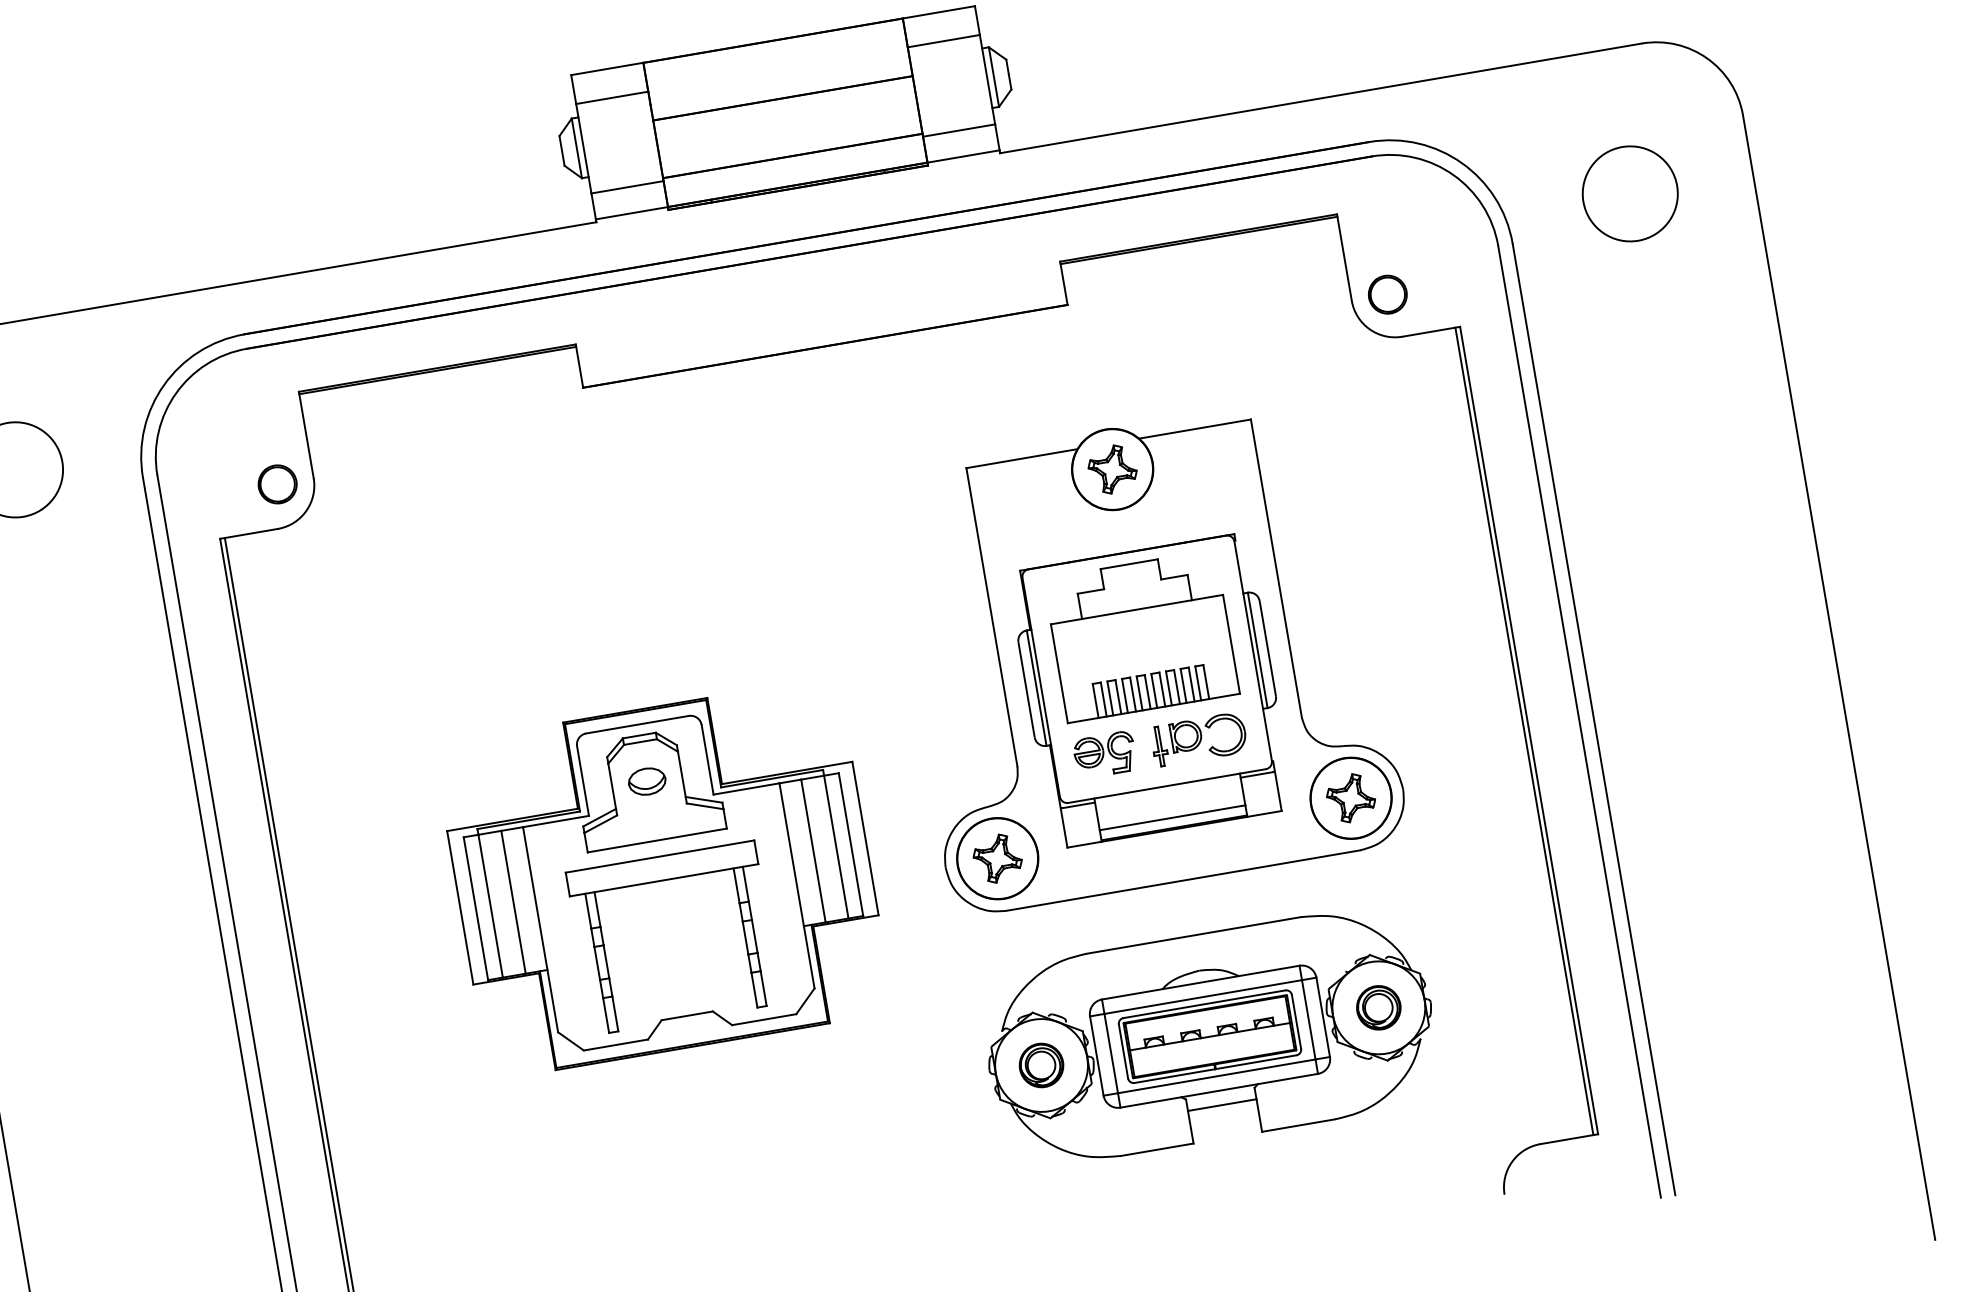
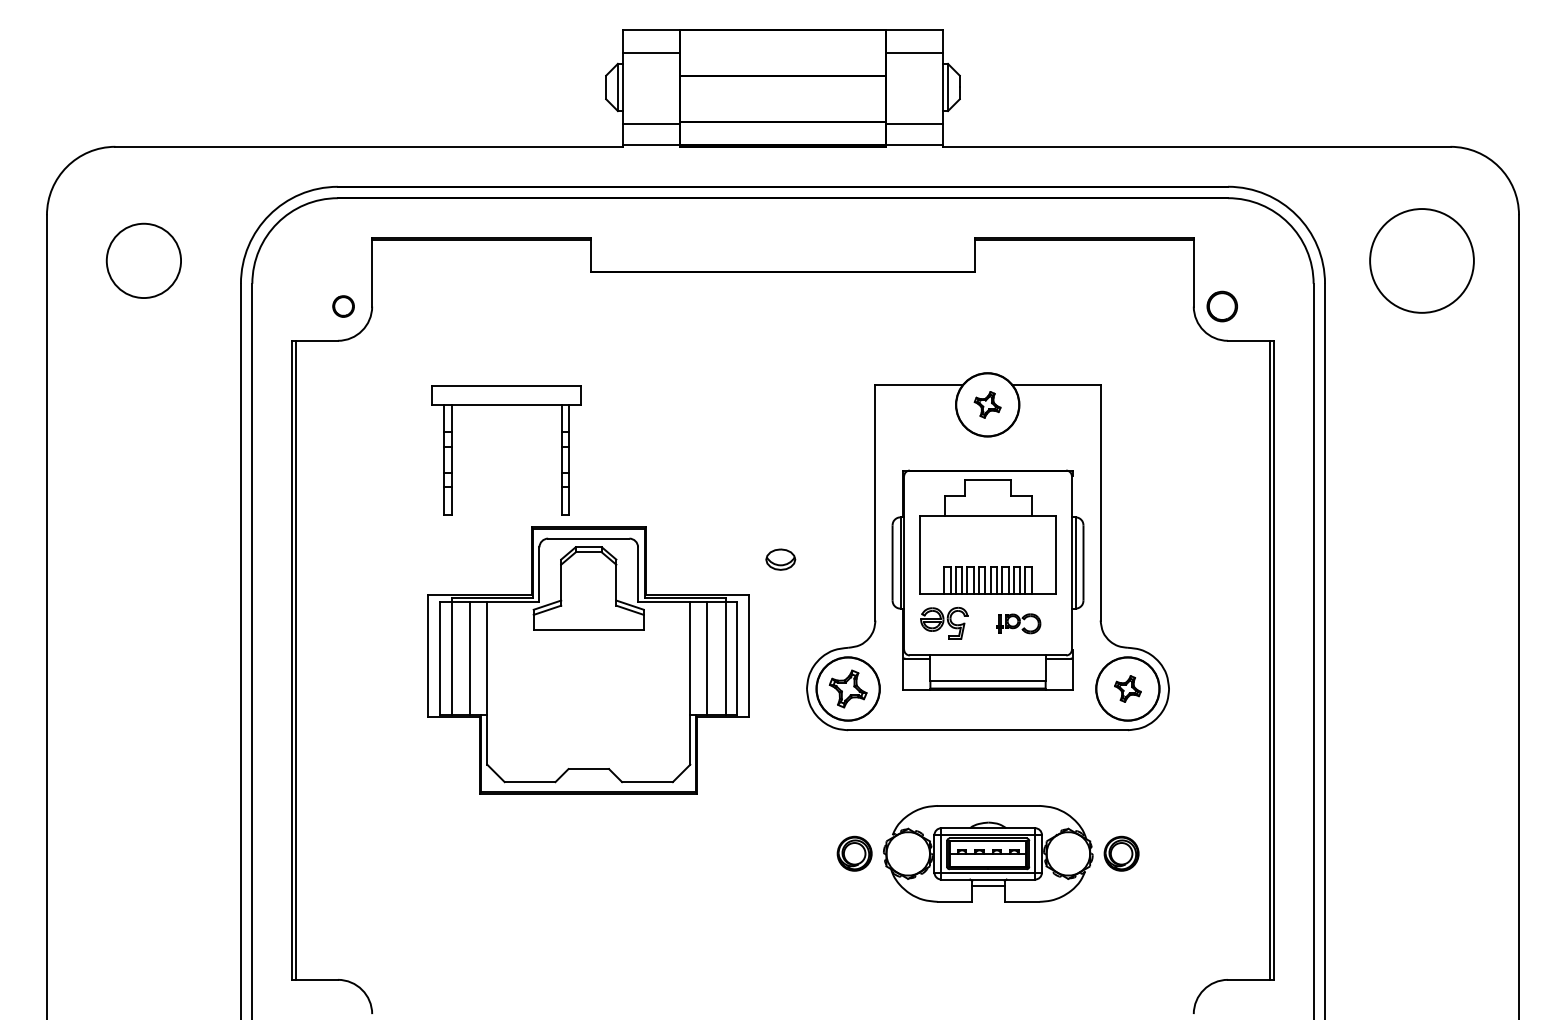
circle: (1629, 193) -> (1421, 260), size x1.4
part: (1112, 469) -> (987, 404), size x0.7
part: (277, 484) -> (343, 306), size x0.7
part: (1198, 739) -> (1018, 623), size x0.6
part: (646, 781) -> (780, 559), moved
part: (1350, 797) -> (1127, 688), size x0.7
part: (663, 881) -> (506, 405), moved
part: (1210, 1036) -> (988, 853), size x0.6

